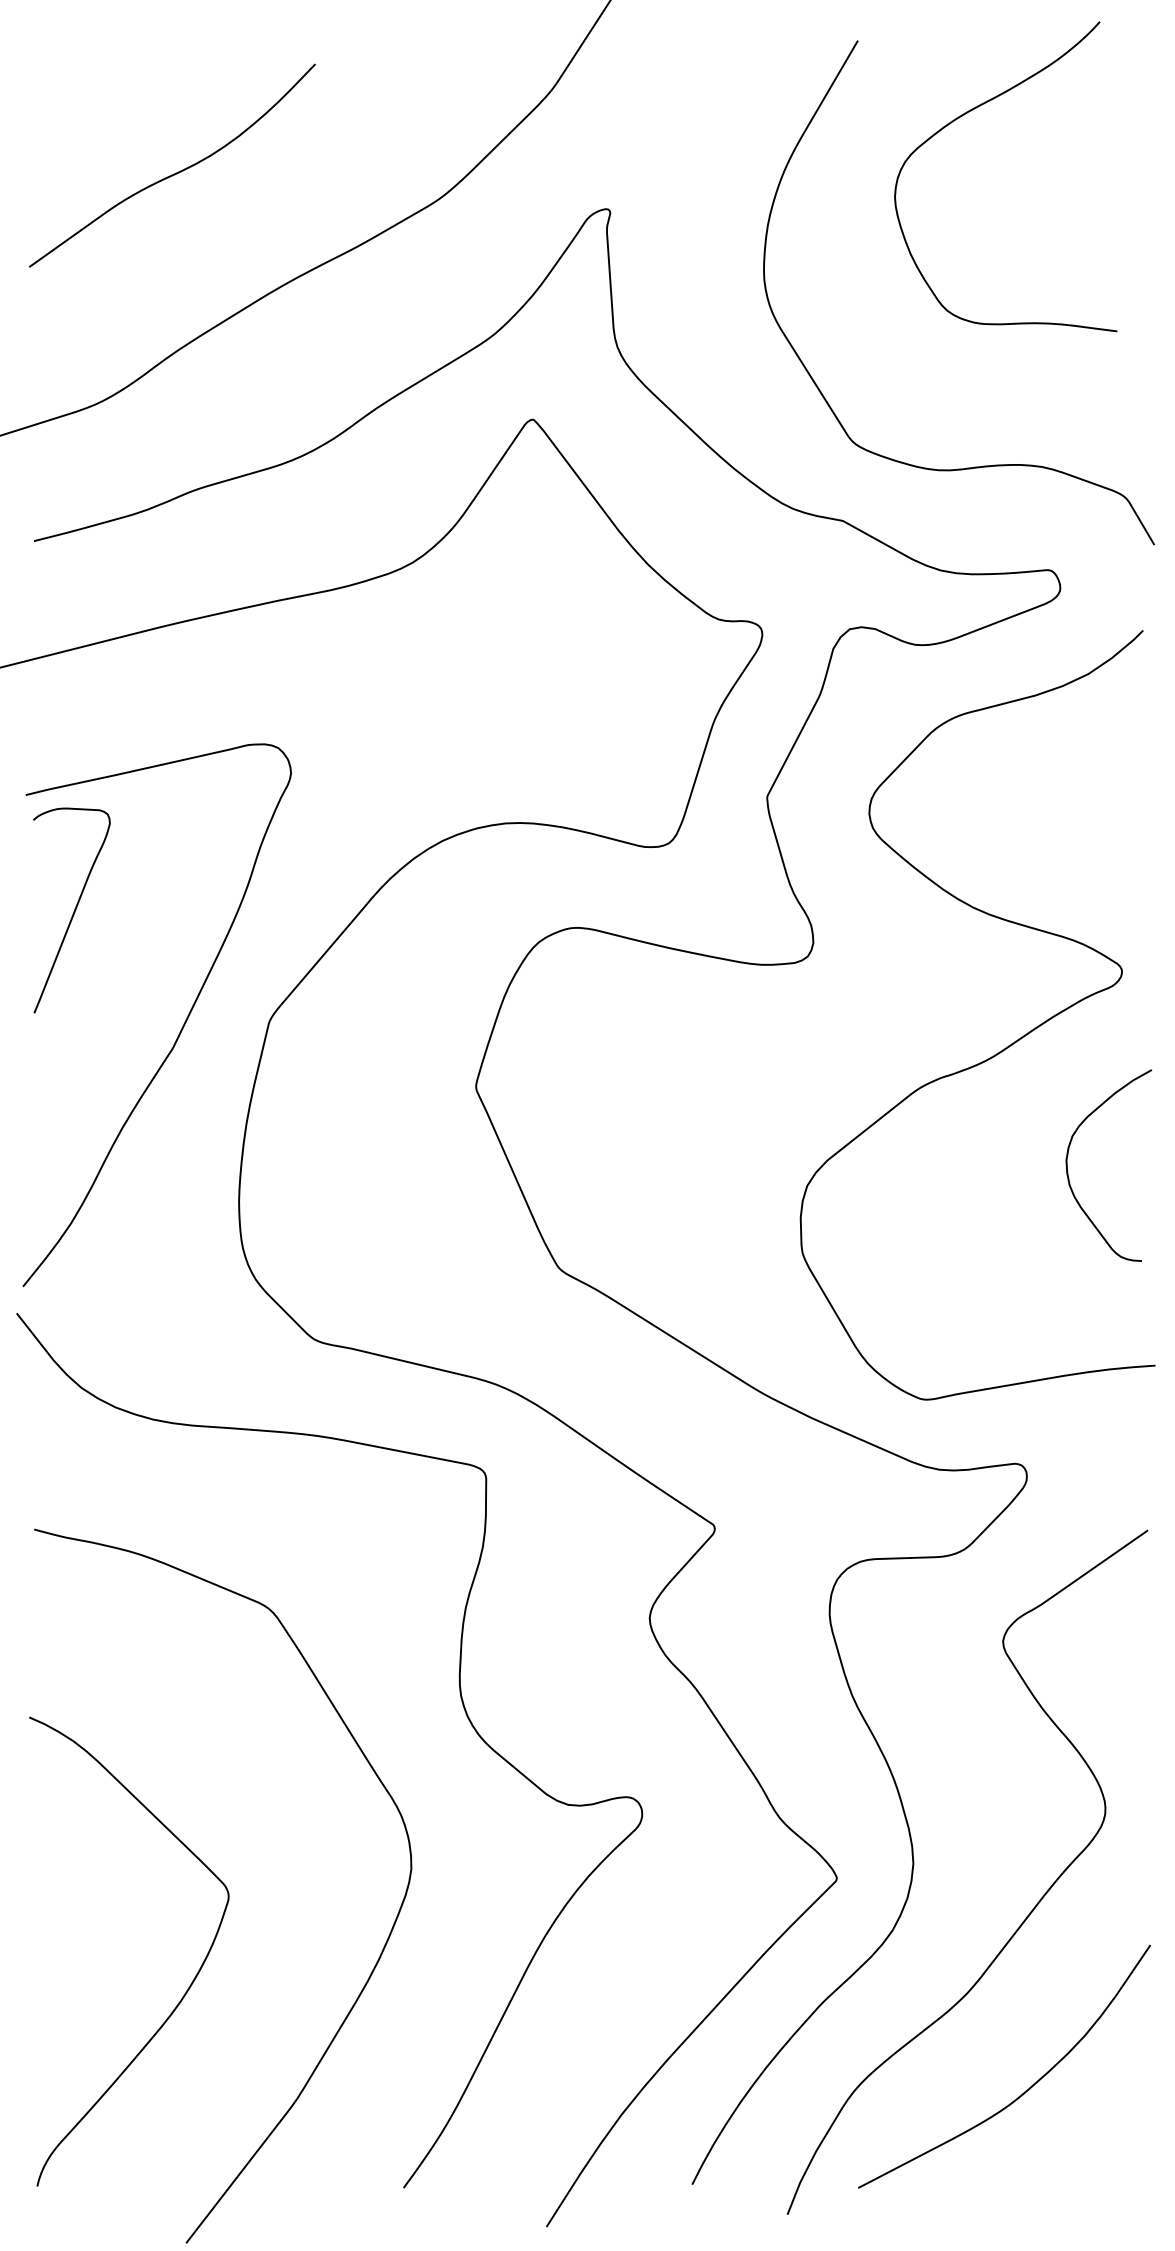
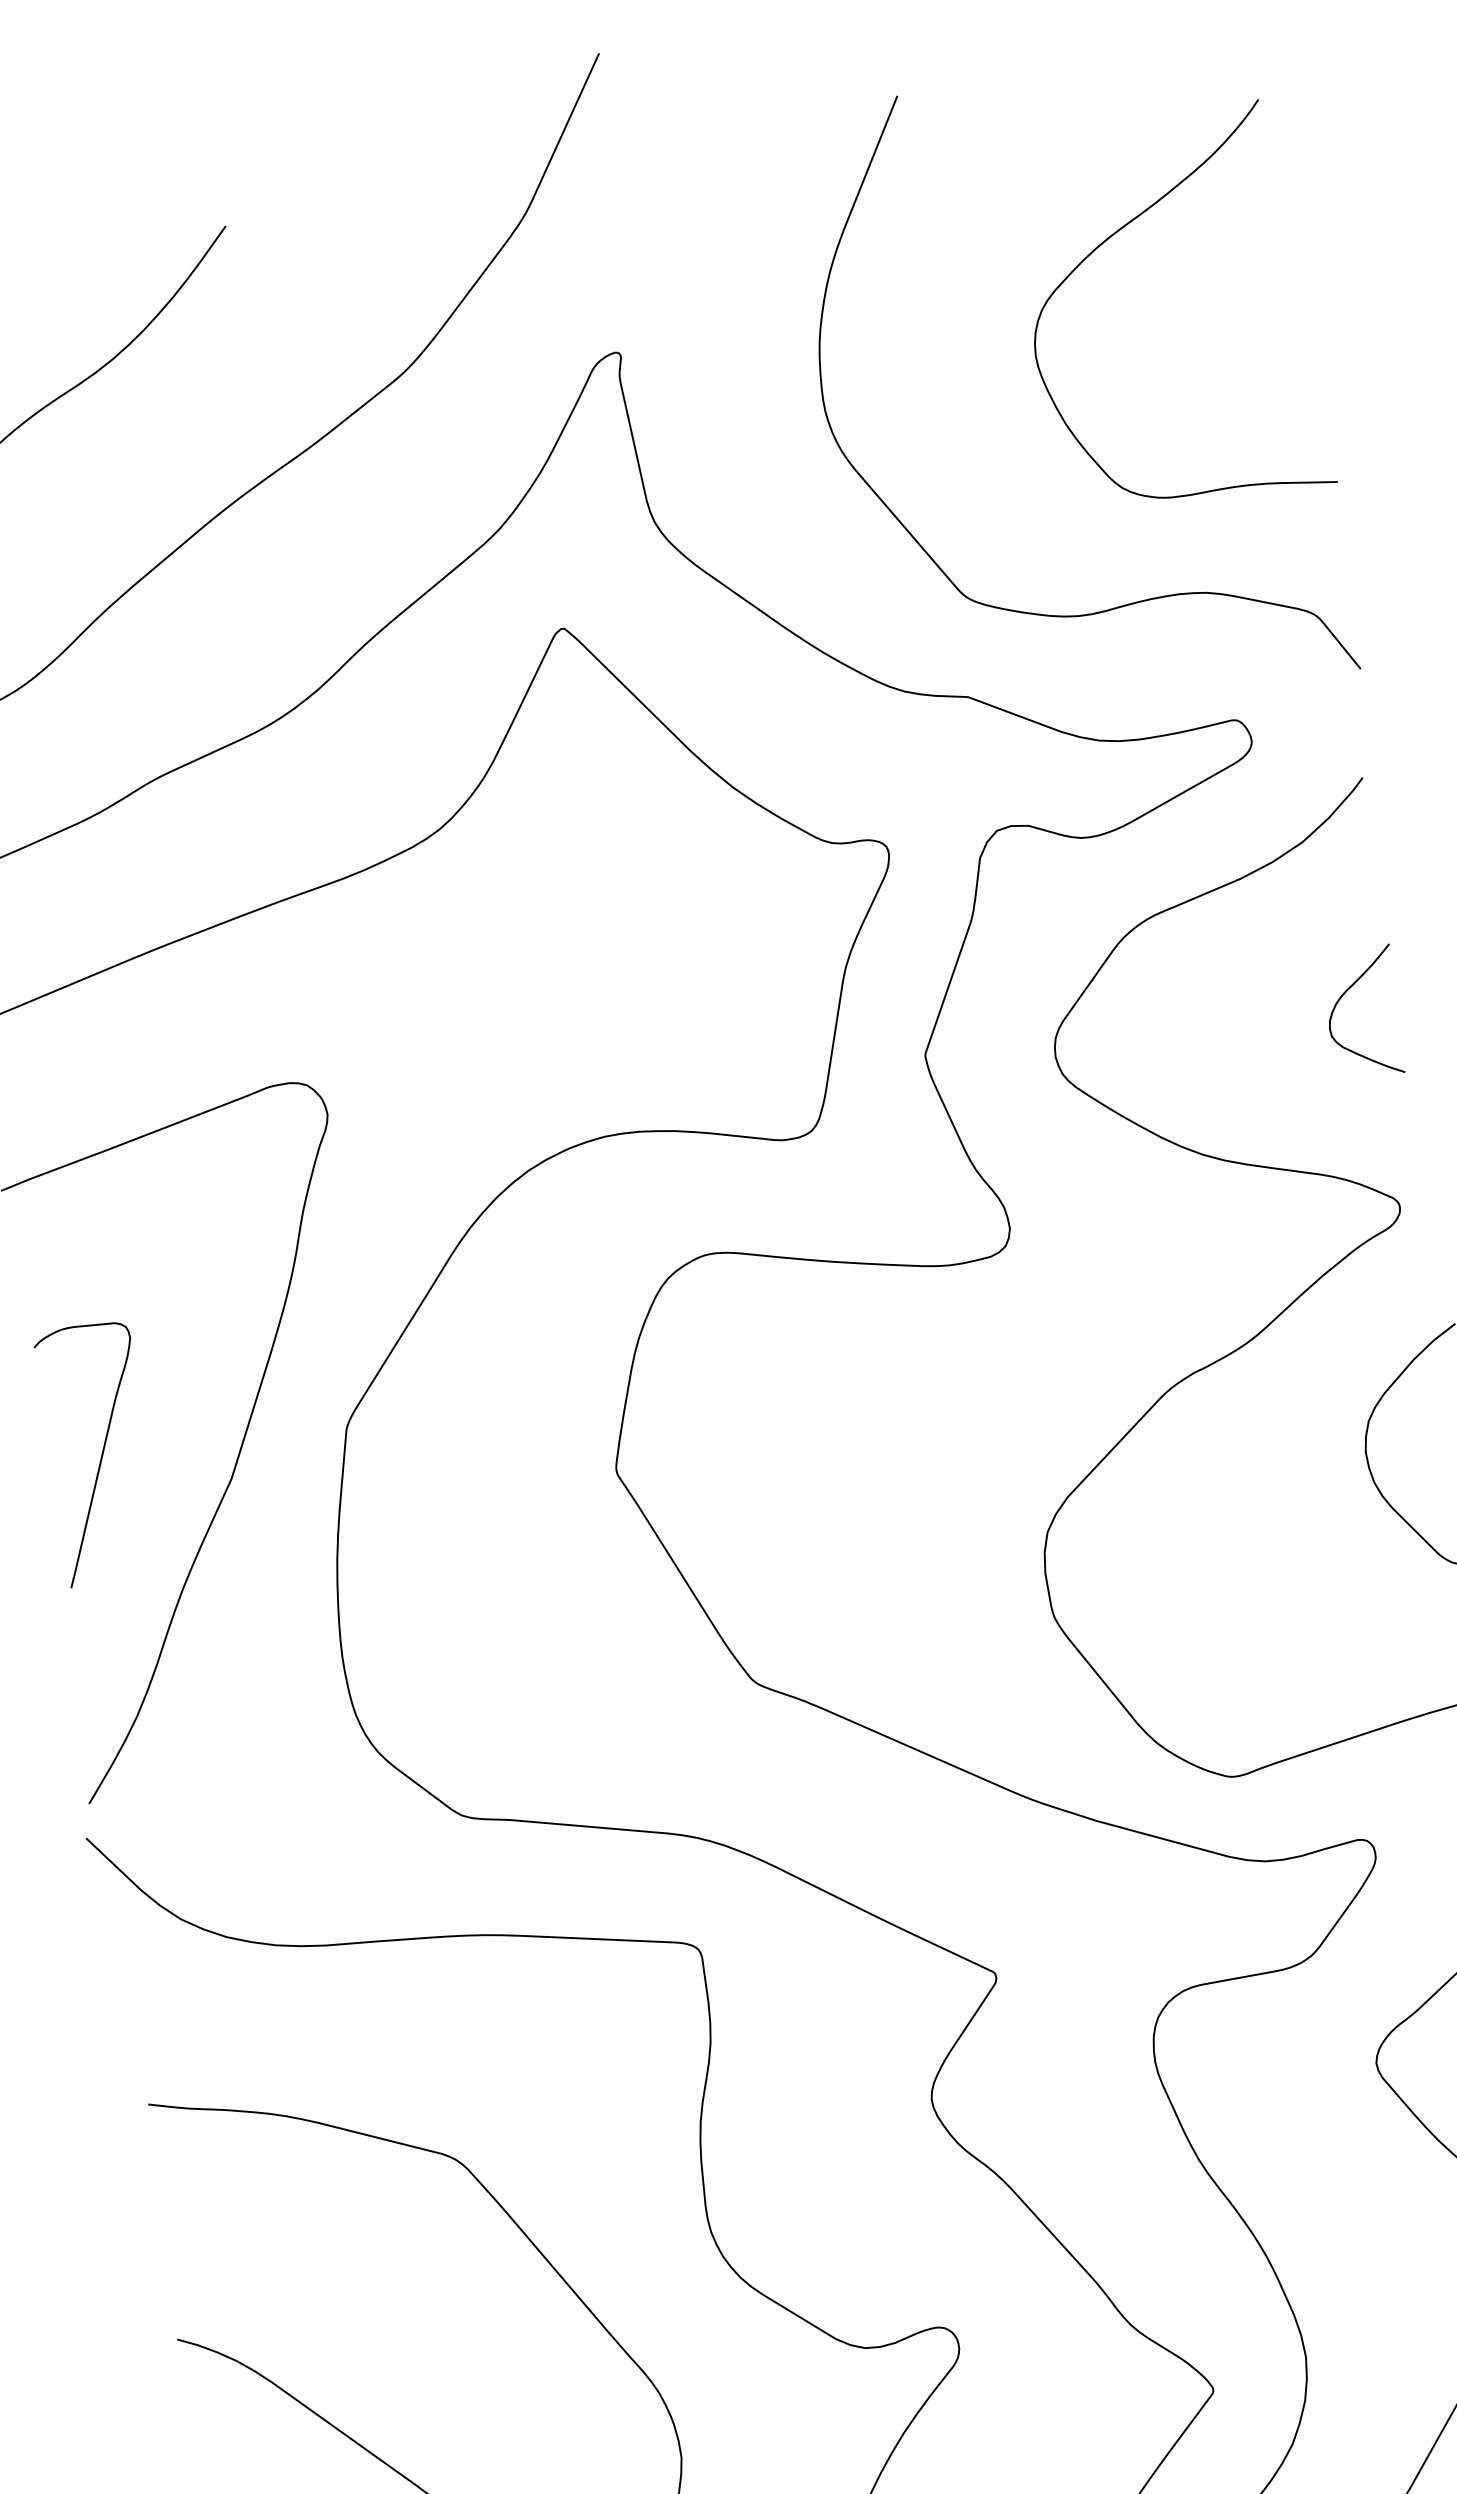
curve: (971, 111) -> (1115, 235), moved
curve: (1101, 800) -> (1342, 997), added
curve: (73, 911) -> (101, 1454), moved

